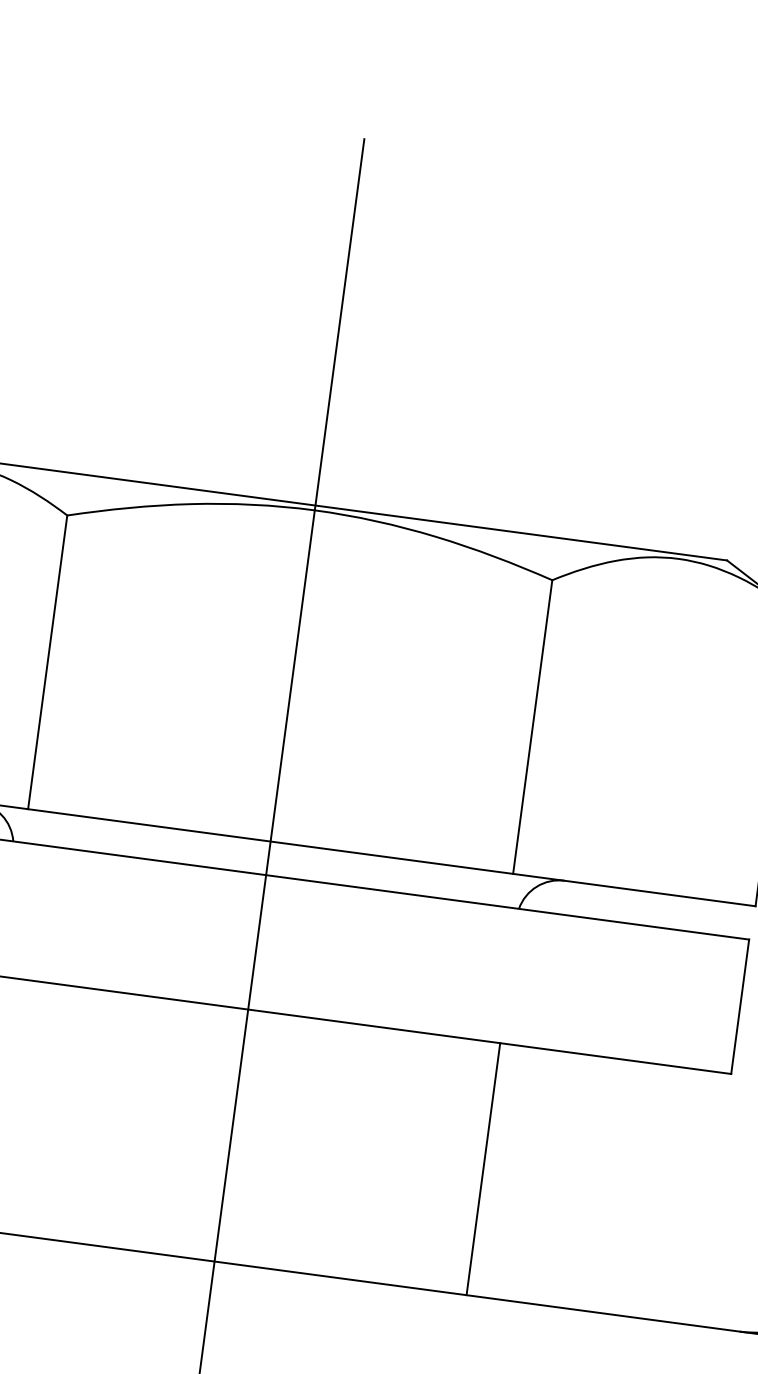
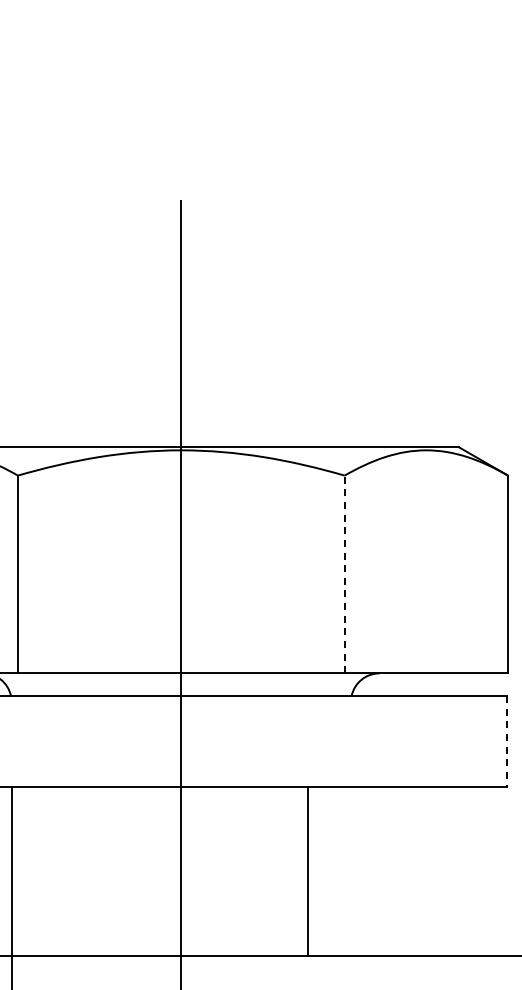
line: (532, 726) -> (344, 574), solid -> dashed
line: (739, 1006) -> (506, 741), solid -> dashed
line: (484, 1169) -> (308, 871), moved

